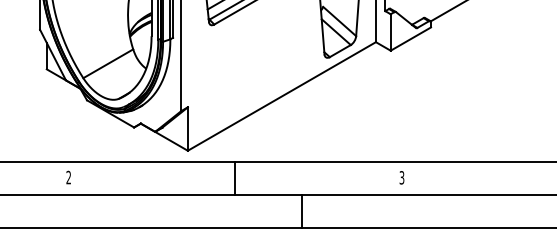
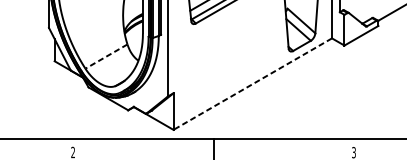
line: (108, 63) -> (106, 56), solid -> dashed
line: (281, 96) -> (252, 84), solid -> dashed

